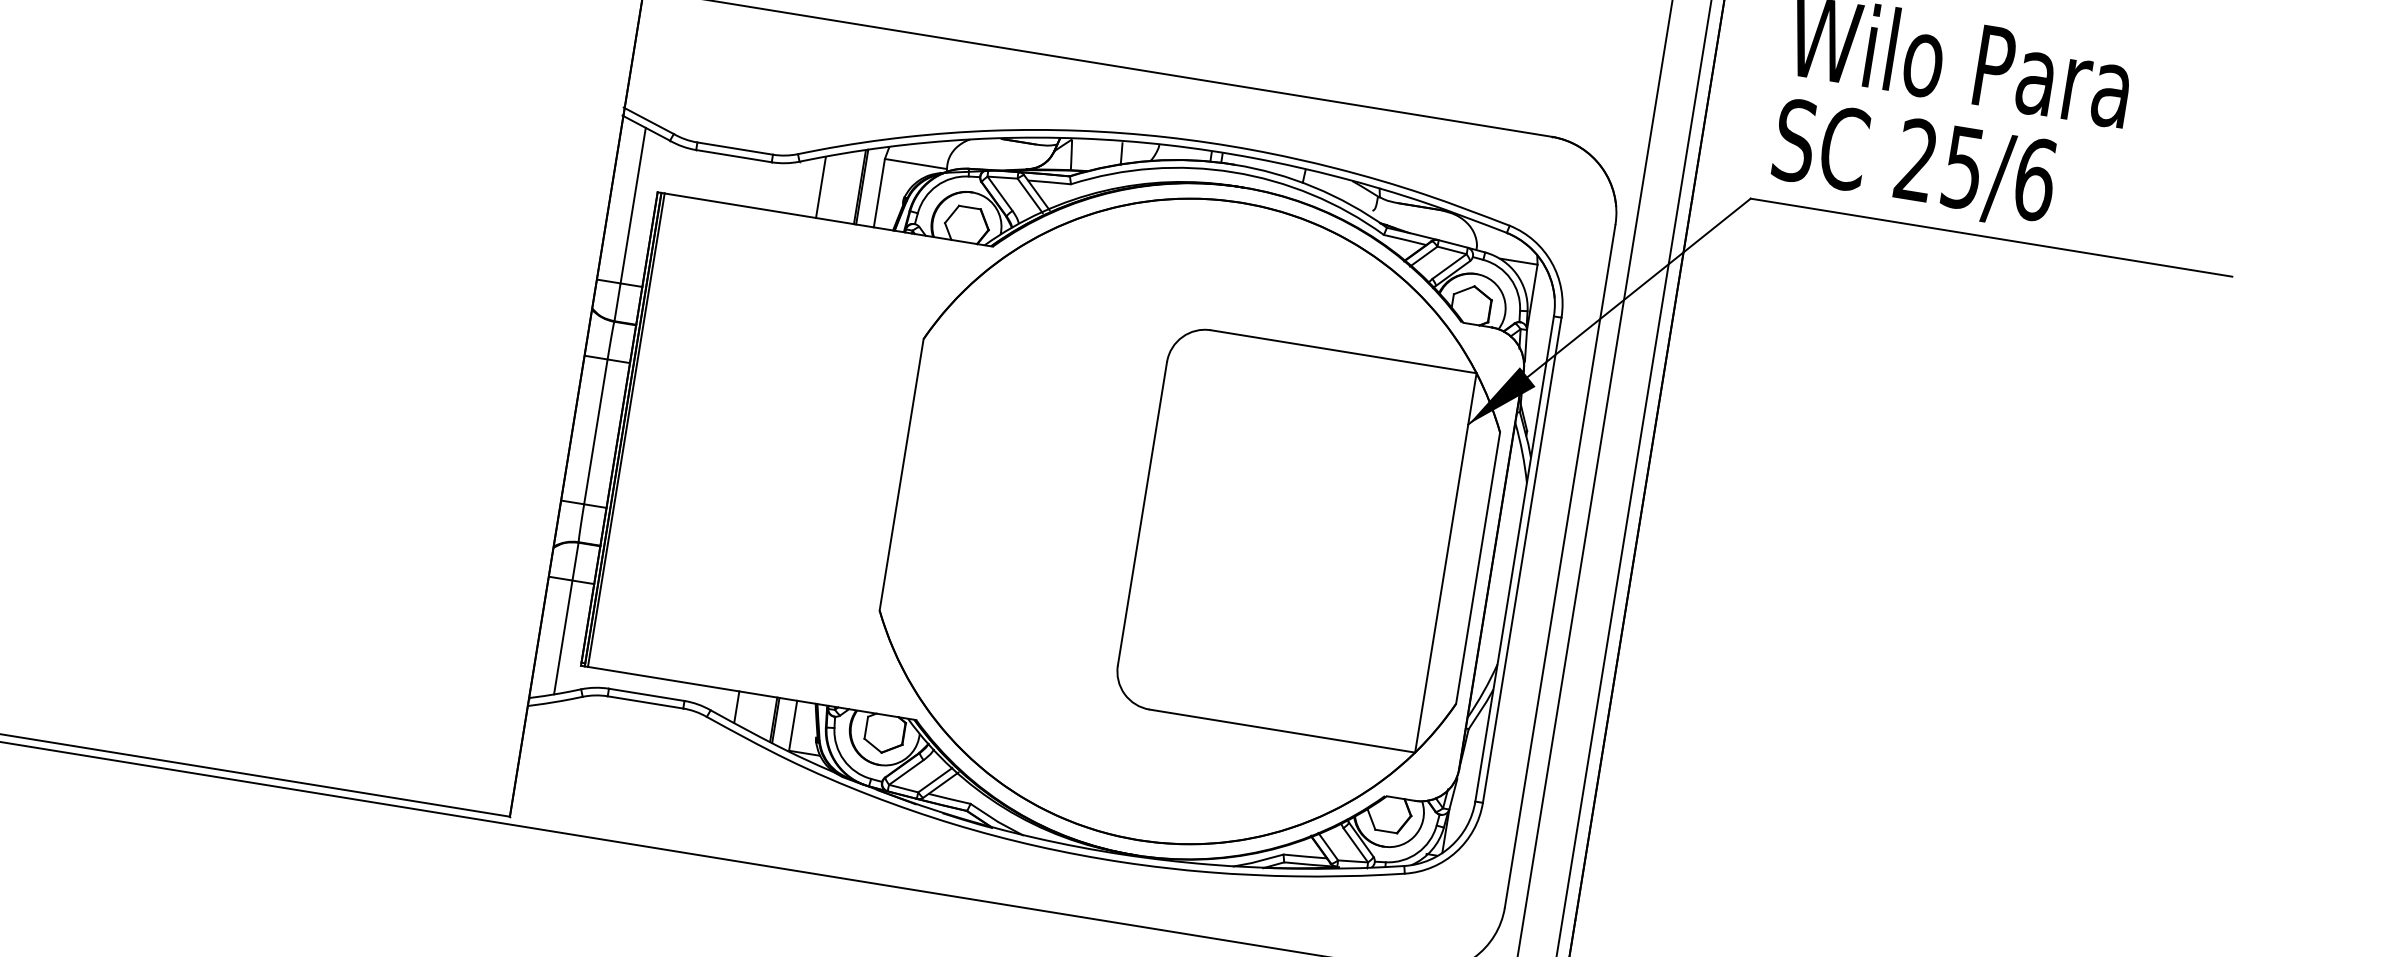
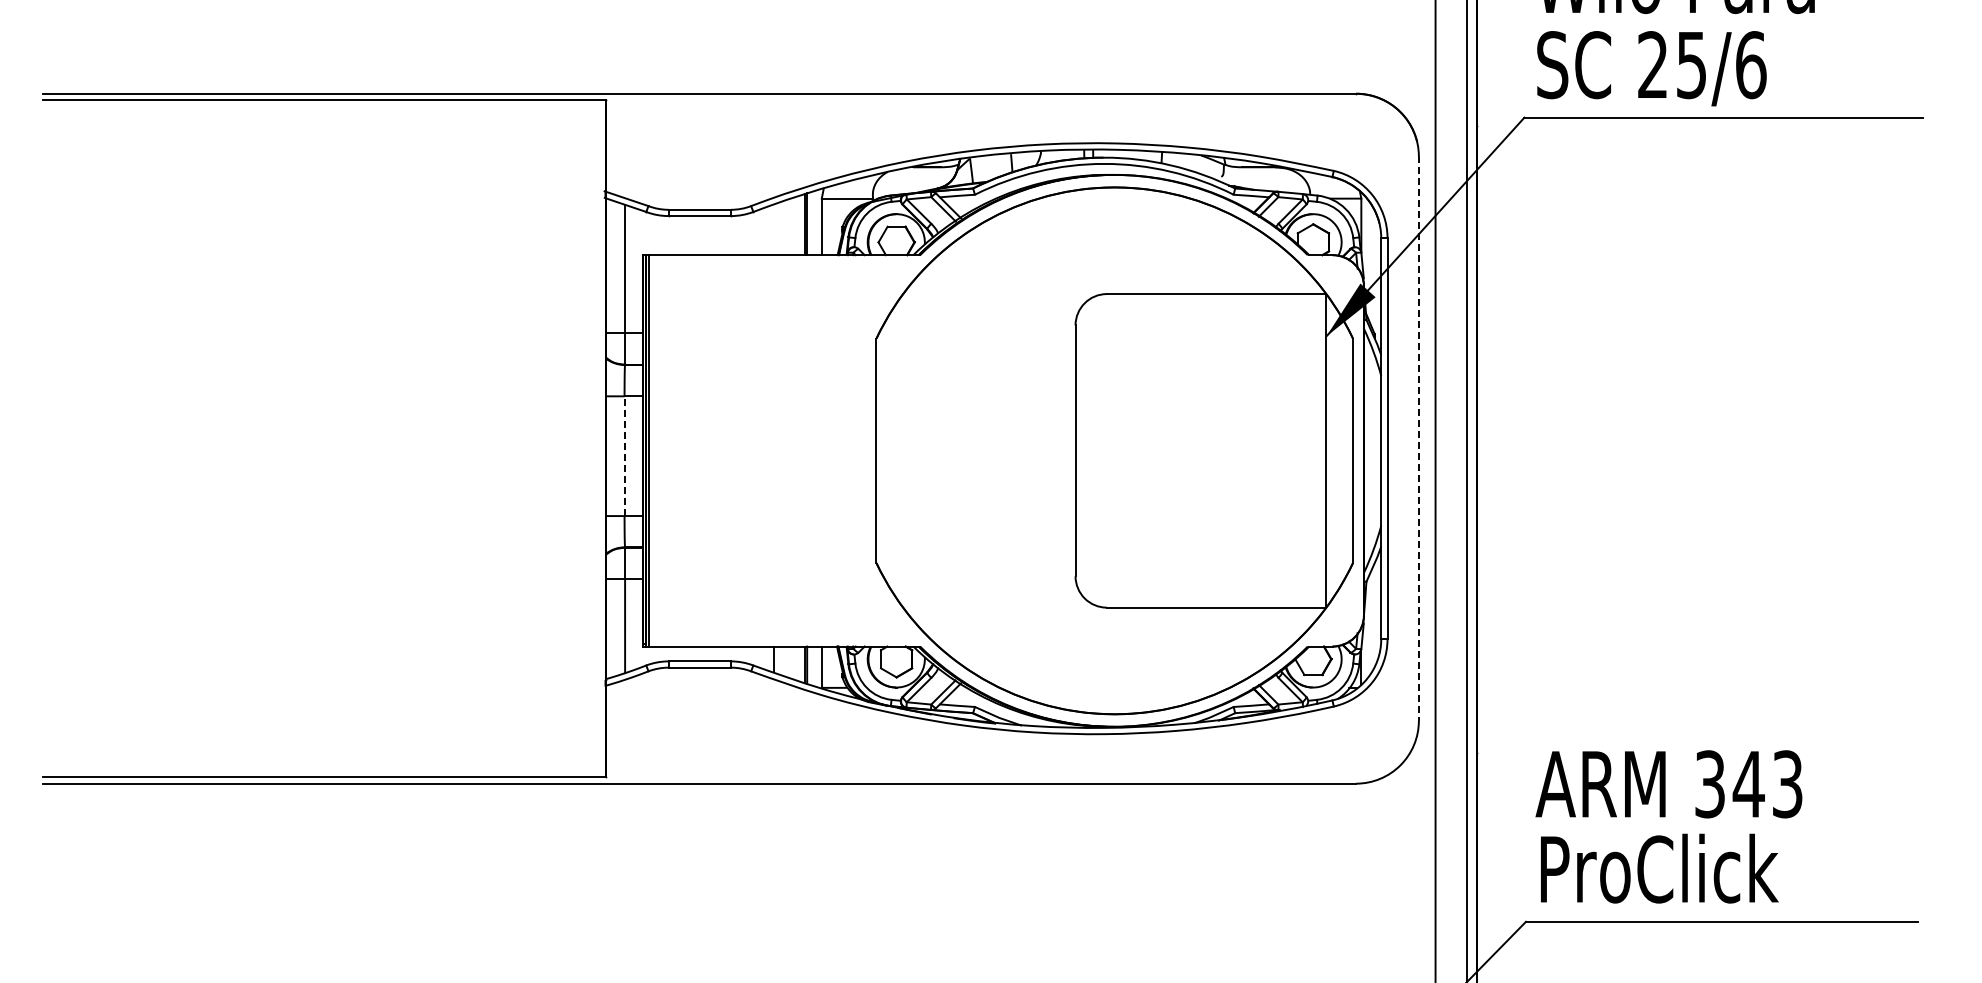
line: (820, 188) -> (773, 230), removed
line: (595, 432) -> (624, 456), solid -> dashed
line: (1559, 567) -> (1418, 439), solid -> dashed

